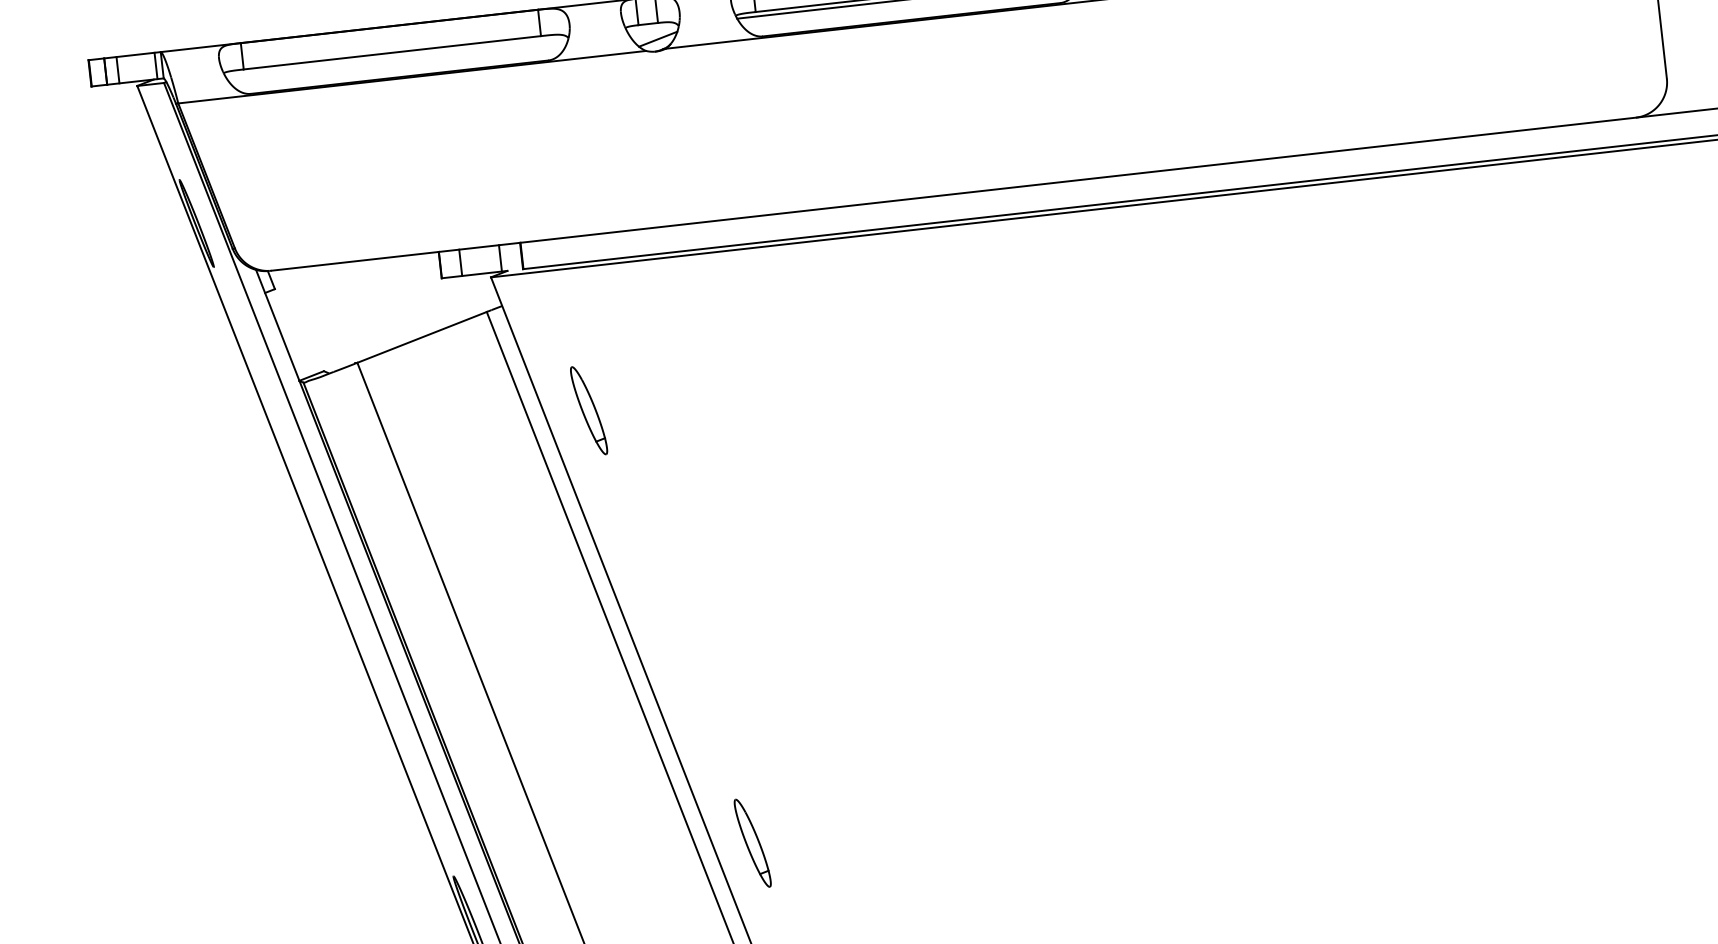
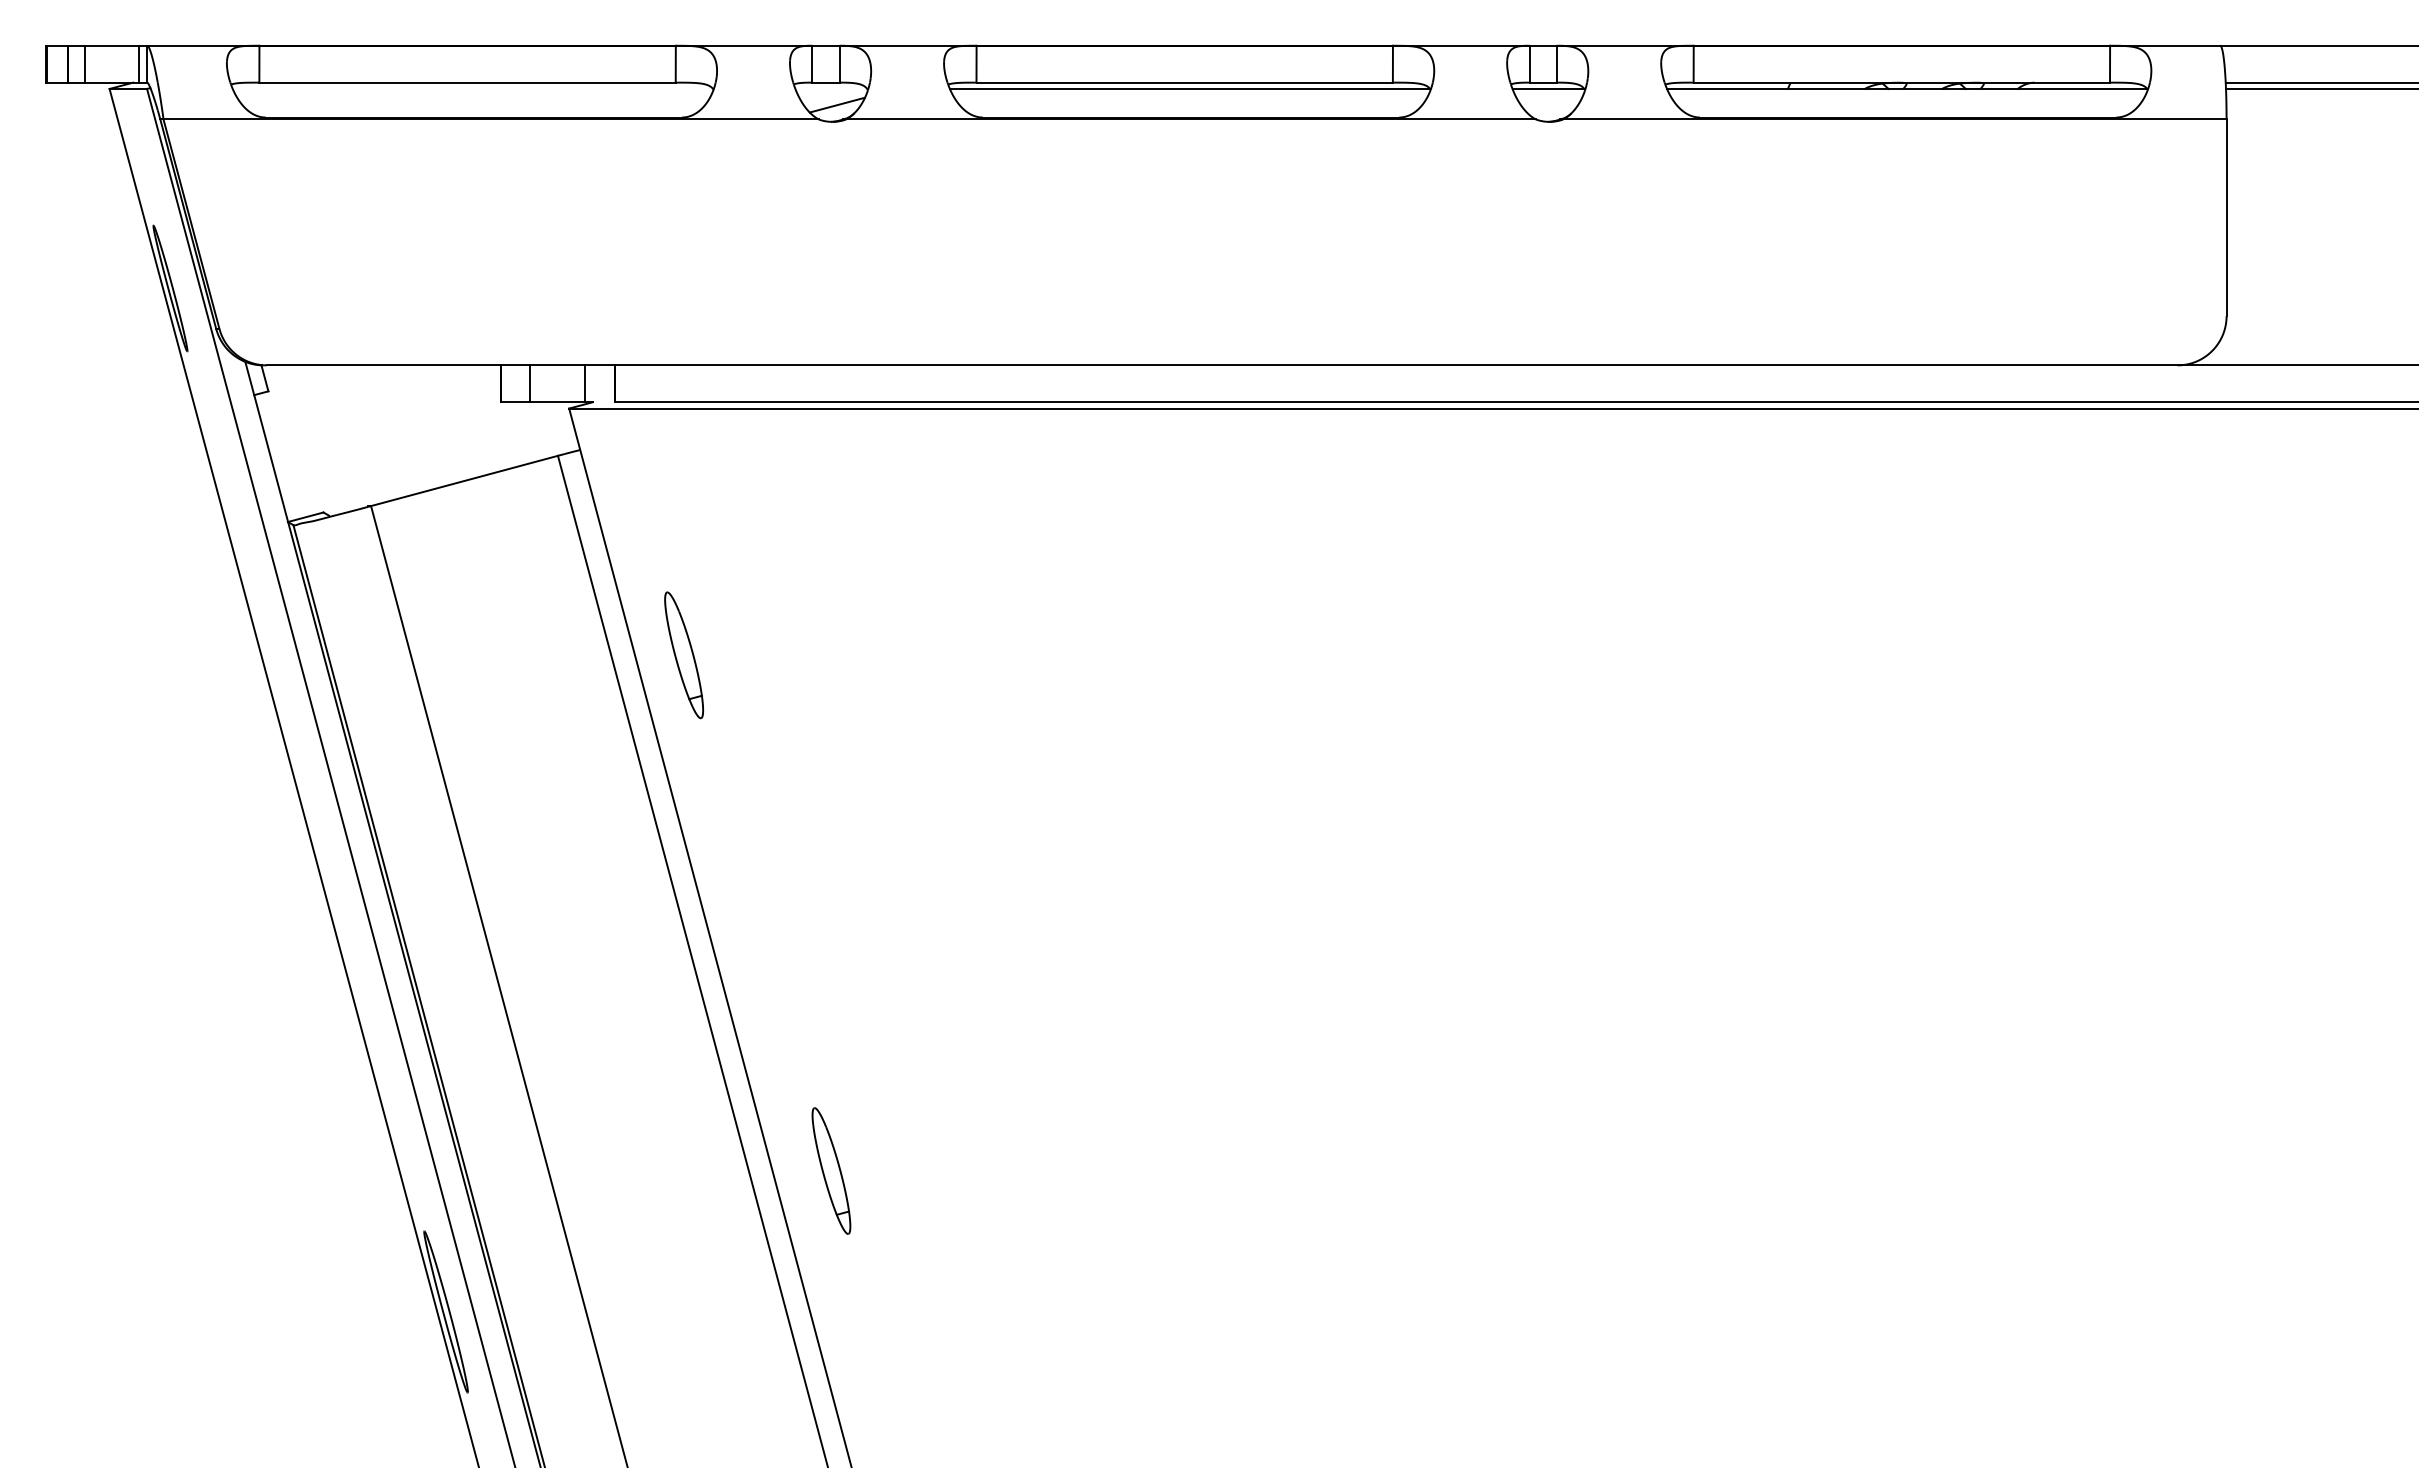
part: (588, 410) -> (683, 655), moved
part: (752, 842) -> (831, 1170), moved

